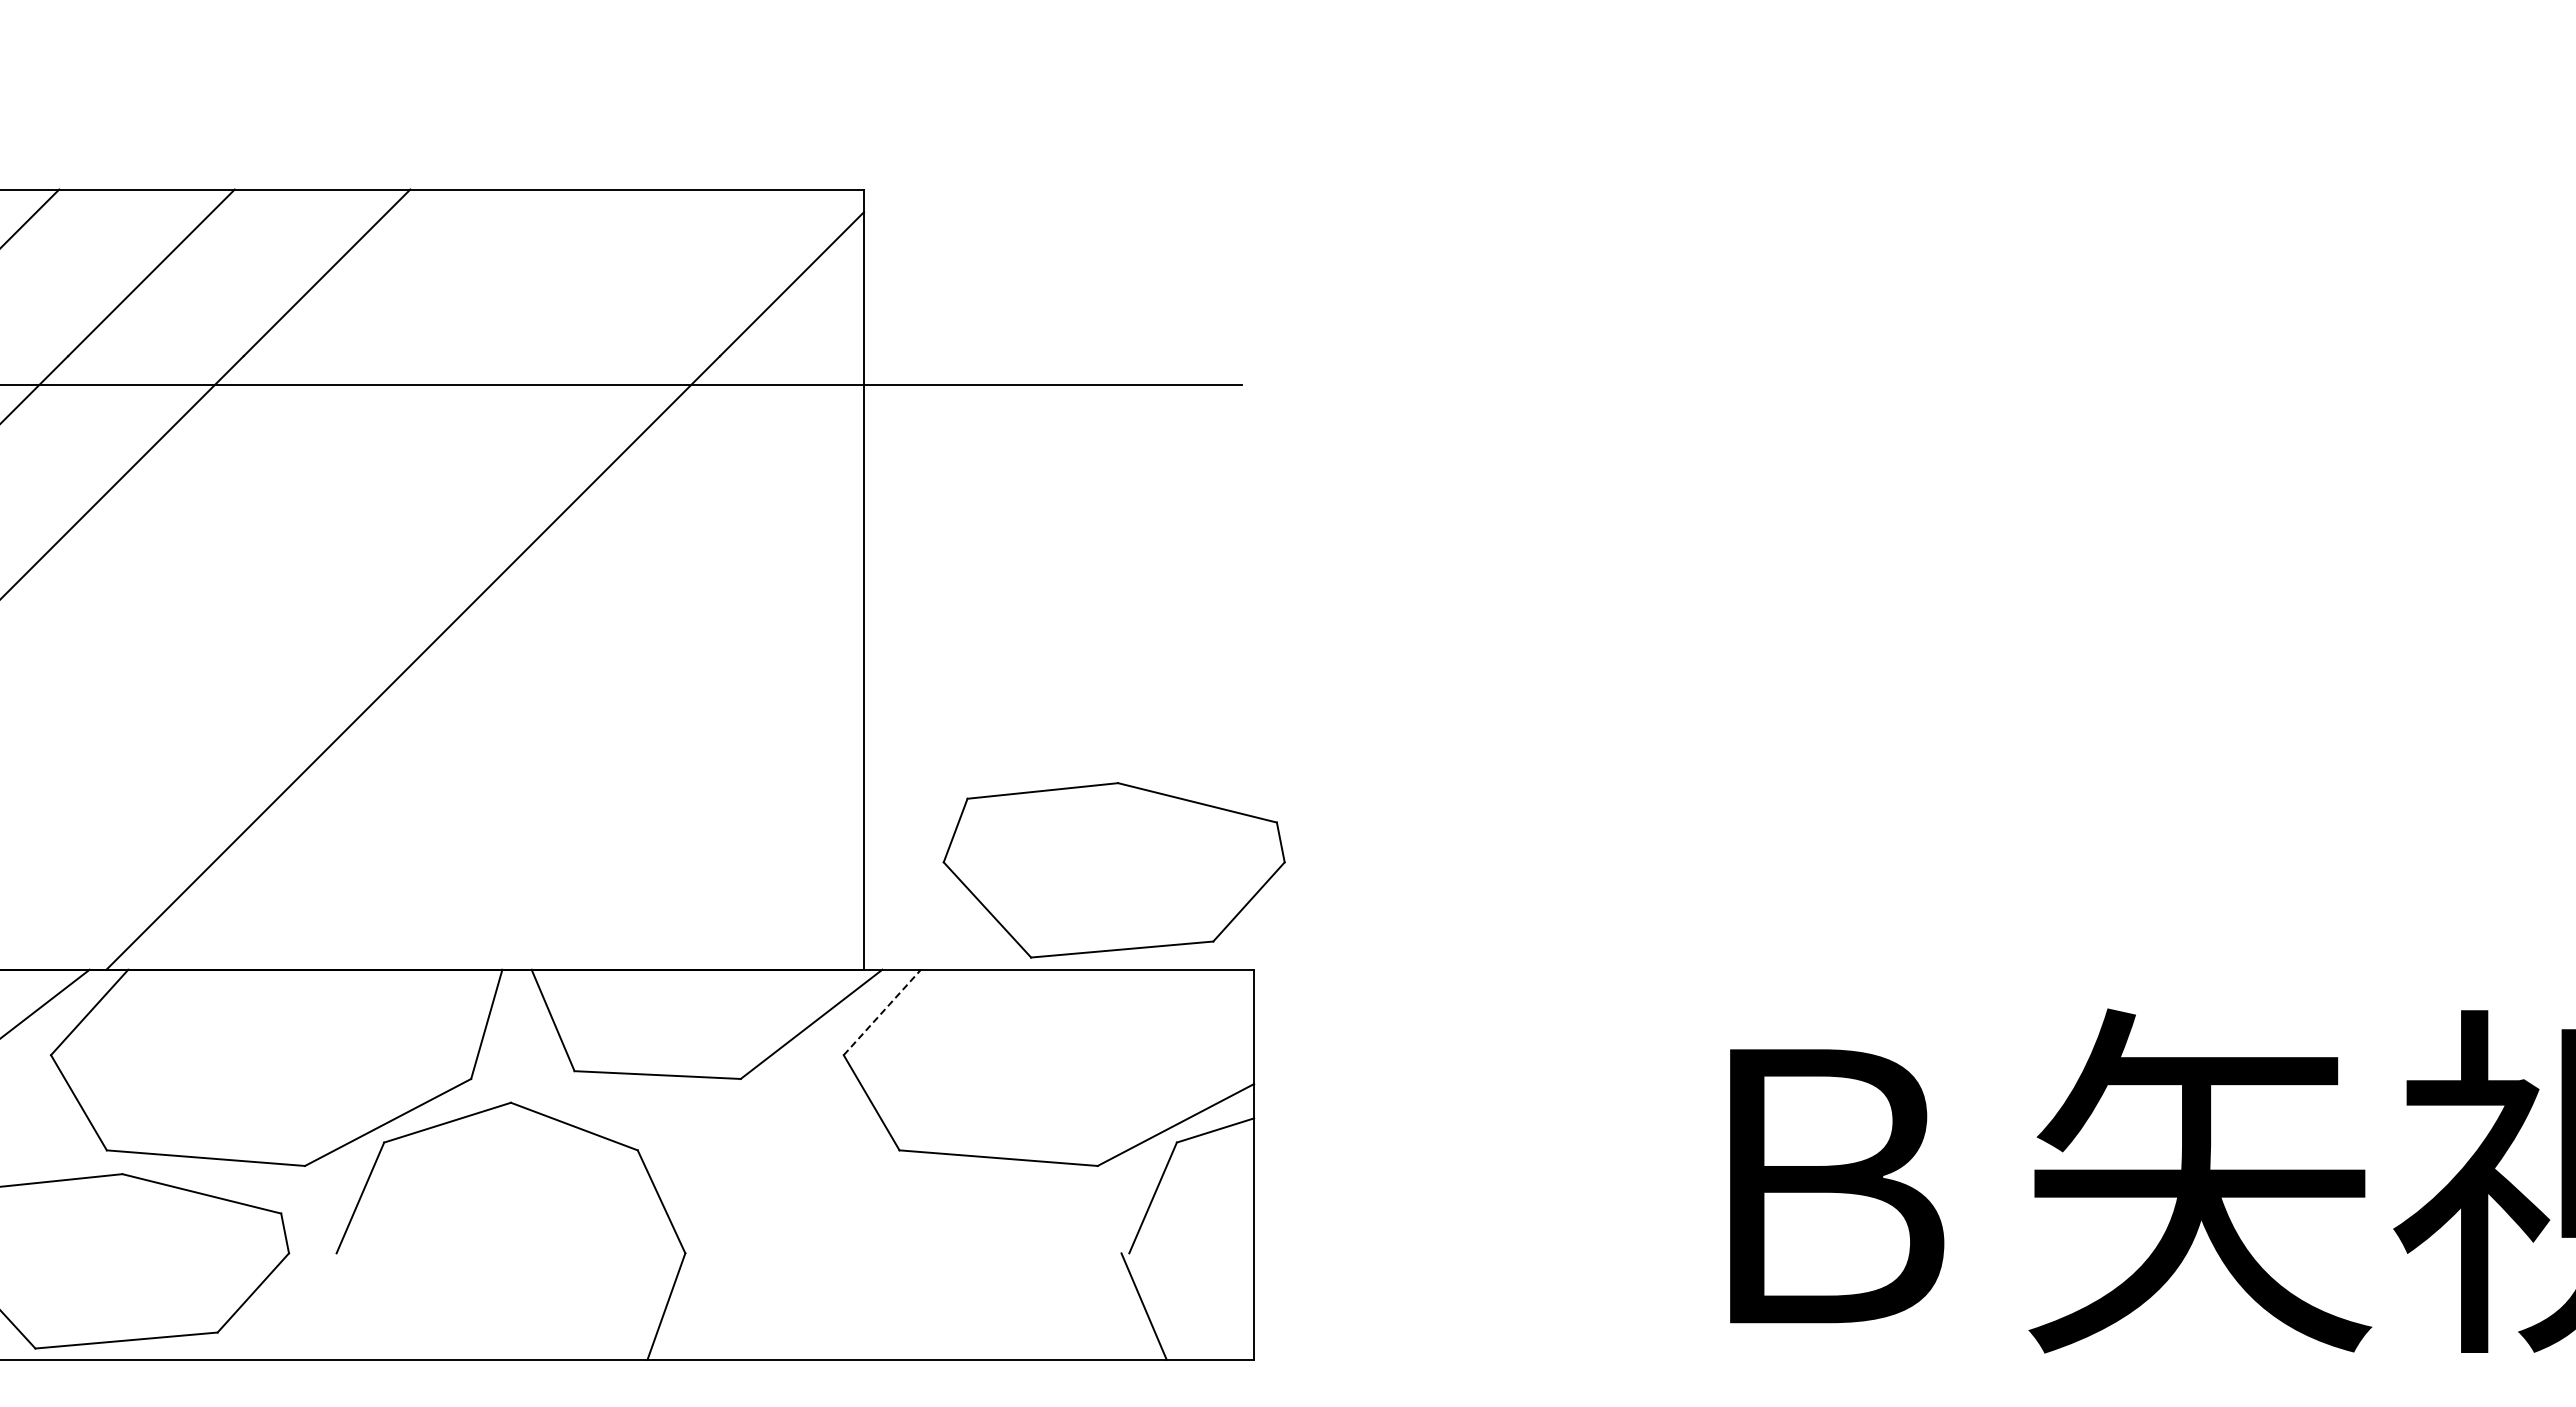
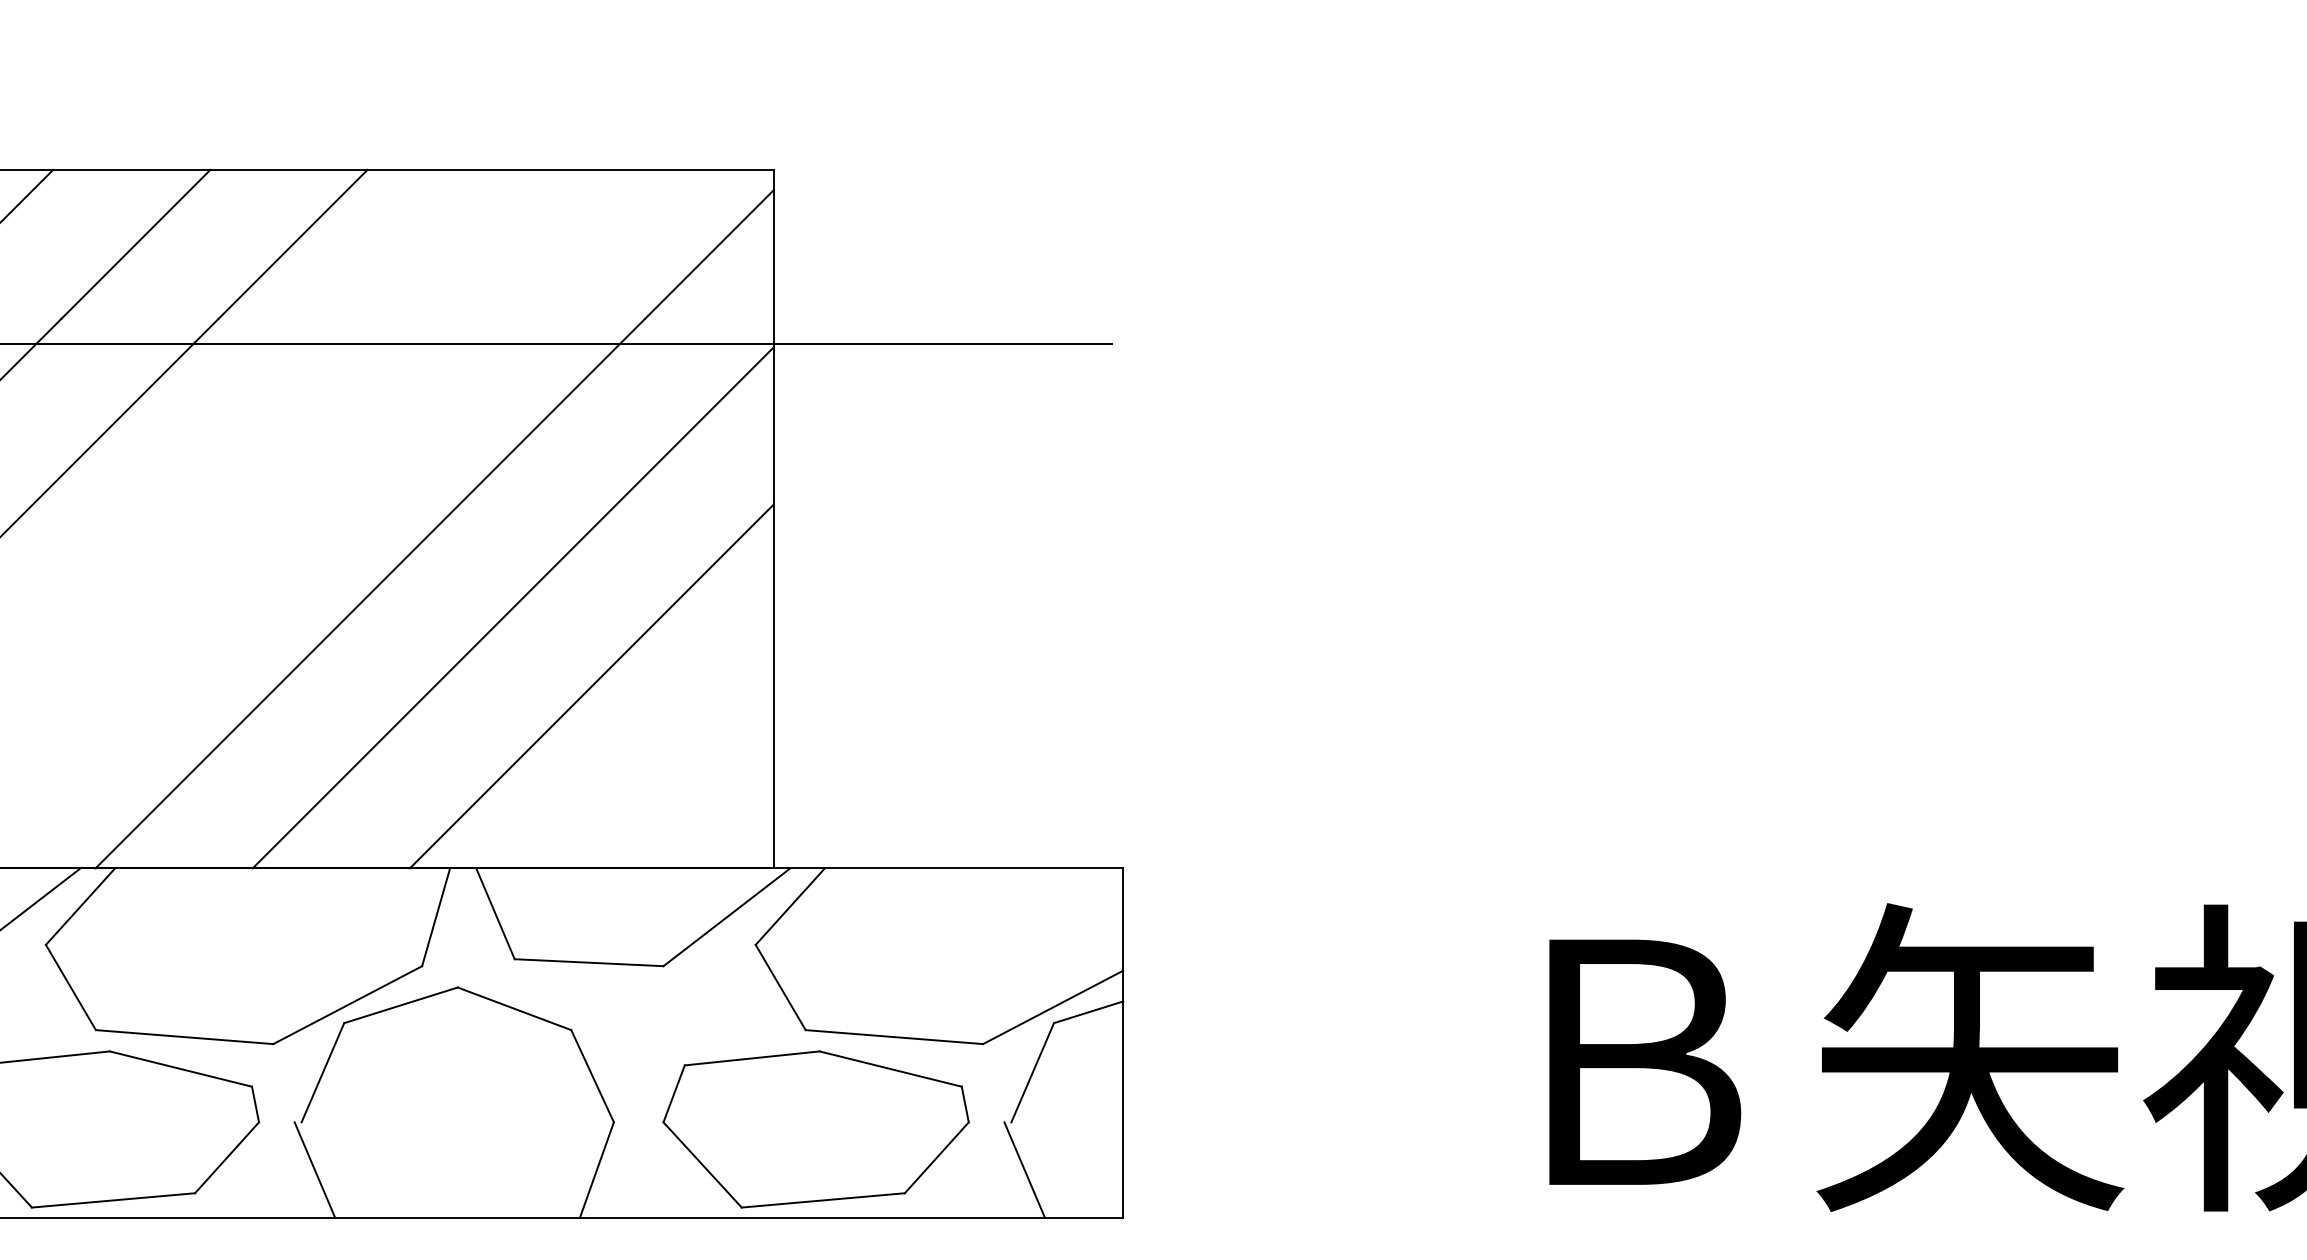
line: (573, 678) -> (513, 607), added
line: (660, 766) -> (591, 686), added
part: (1113, 870) -> (815, 1129), moved
line: (882, 1012) -> (790, 906), dashed -> solid
line: (351, 1306) -> (314, 1169), added

